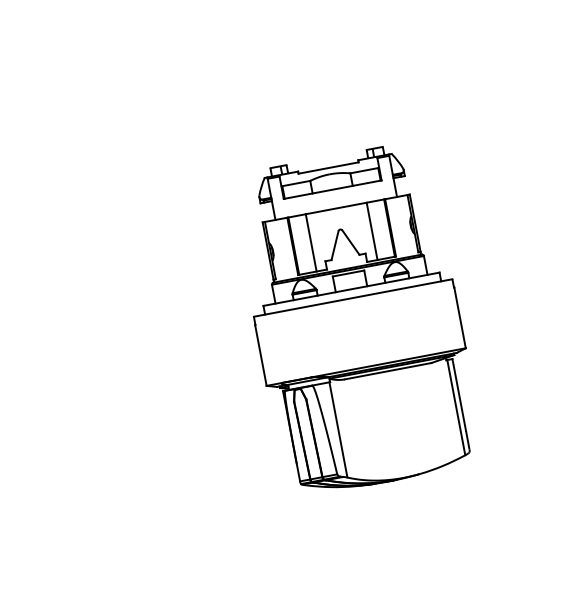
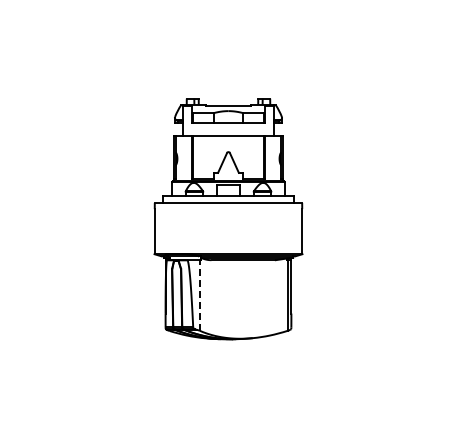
line: (372, 230) -> (251, 157), removed
line: (310, 242) -> (205, 157), removed
line: (339, 429) -> (200, 295), solid -> dashed

